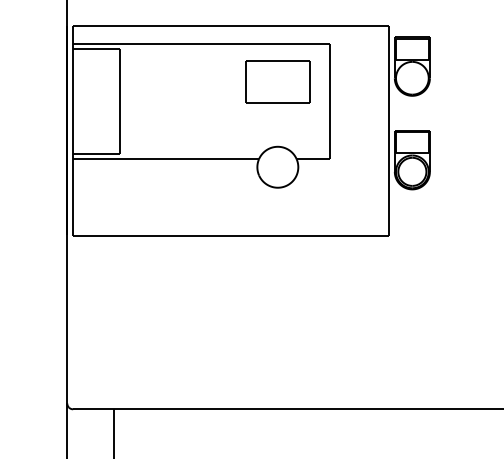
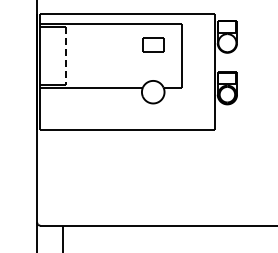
part: (278, 80) -> (153, 44), size x0.6
line: (120, 102) -> (66, 56), solid -> dashed

